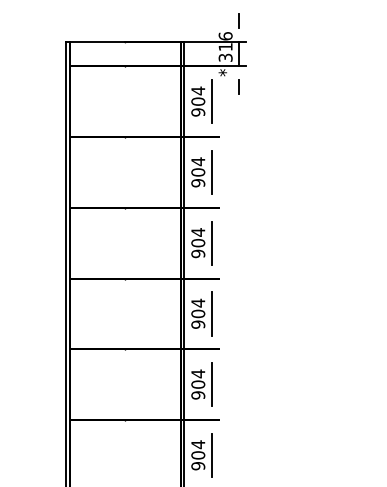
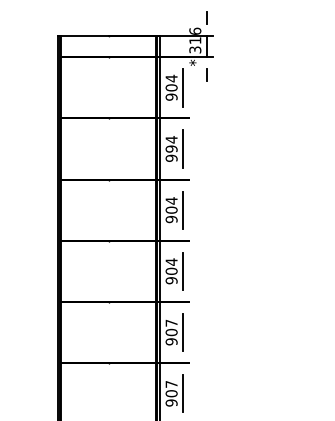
text: (198, 171) -> (171, 148), 904 -> 994
text: (198, 374) -> (171, 323), 904 -> 907
text: (198, 444) -> (171, 384), 904 -> 907

